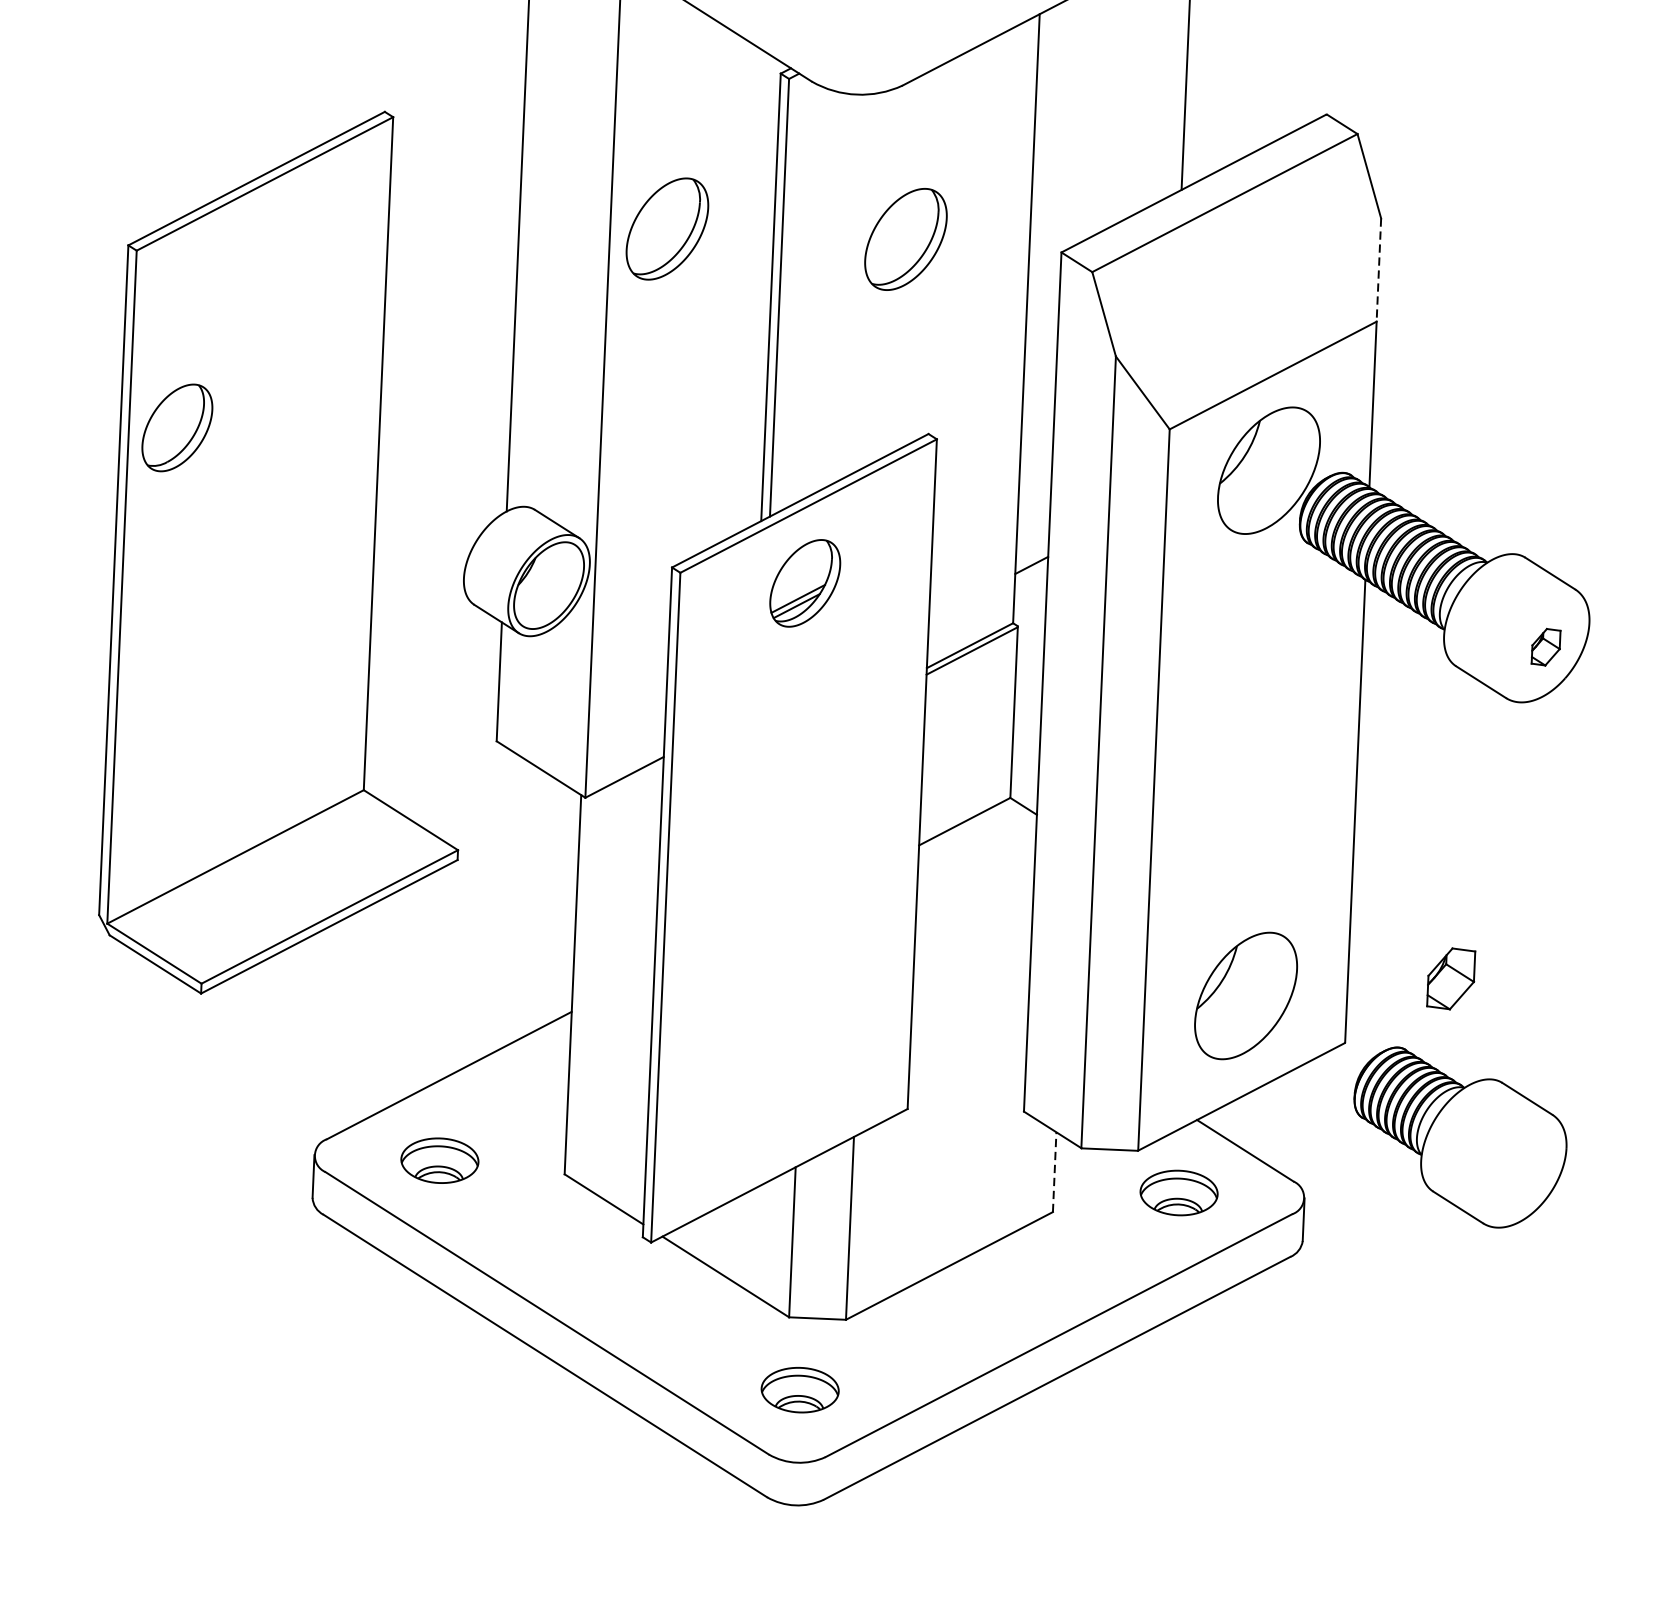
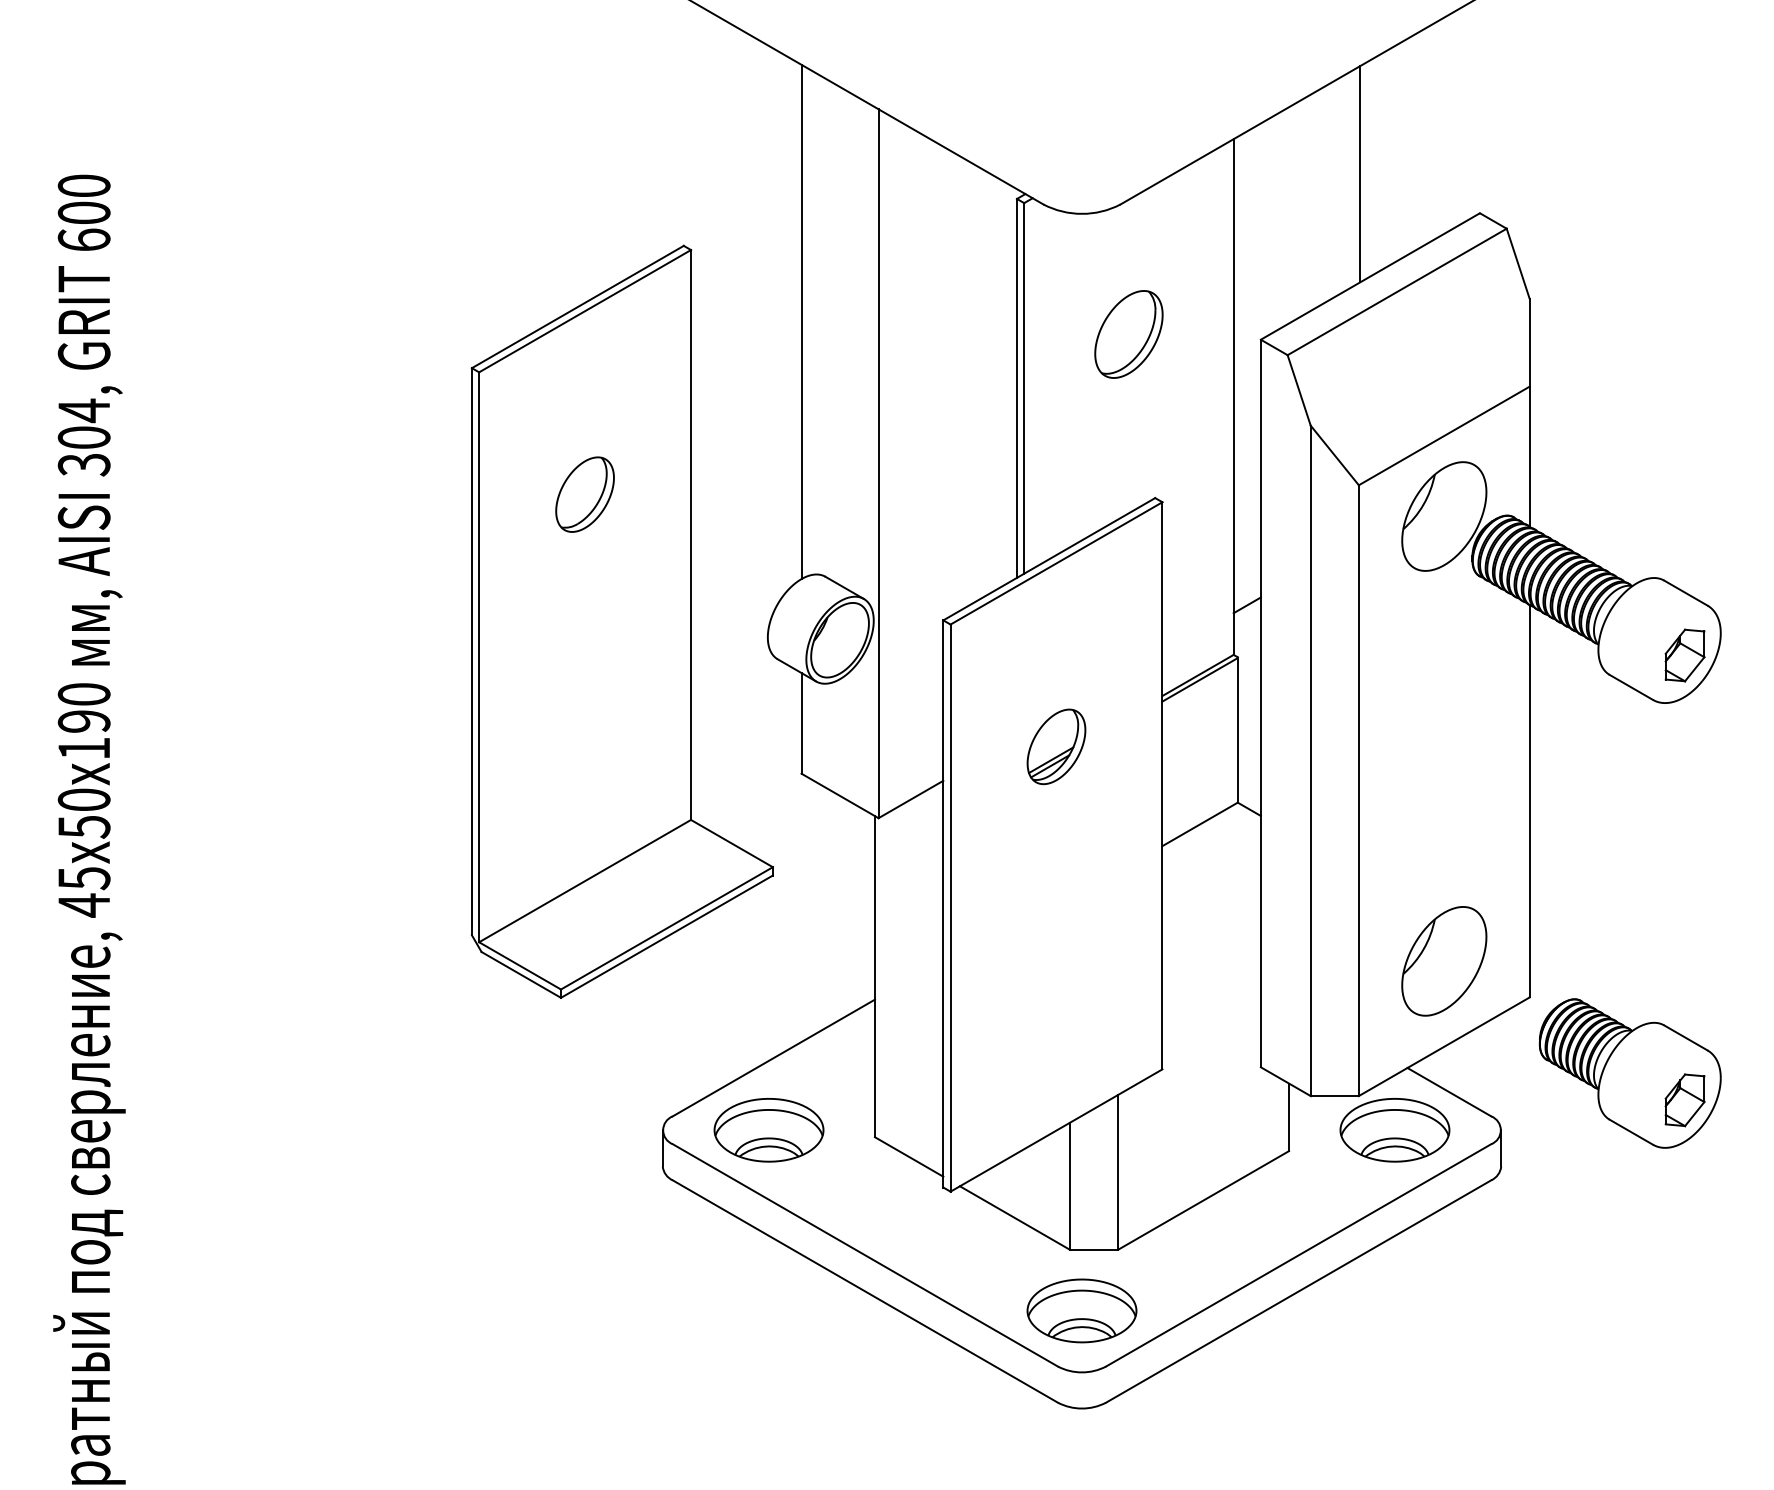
part: (666, 229) -> (926, 334), removed
line: (1378, 269) -> (1529, 342), dashed -> solid
part: (176, 427) -> (584, 494), moved
part: (805, 582) -> (1056, 746), moved
part: (1545, 647) -> (1684, 655), size x1.67
part: (1450, 979) -> (1684, 1100), moved
part: (439, 1160) -> (768, 1130), size x1.67
line: (1055, 1172) -> (1289, 1117), dashed -> solid
part: (1178, 1193) -> (1394, 1130), size x1.67
part: (799, 1389) -> (1081, 1310), size x1.67

